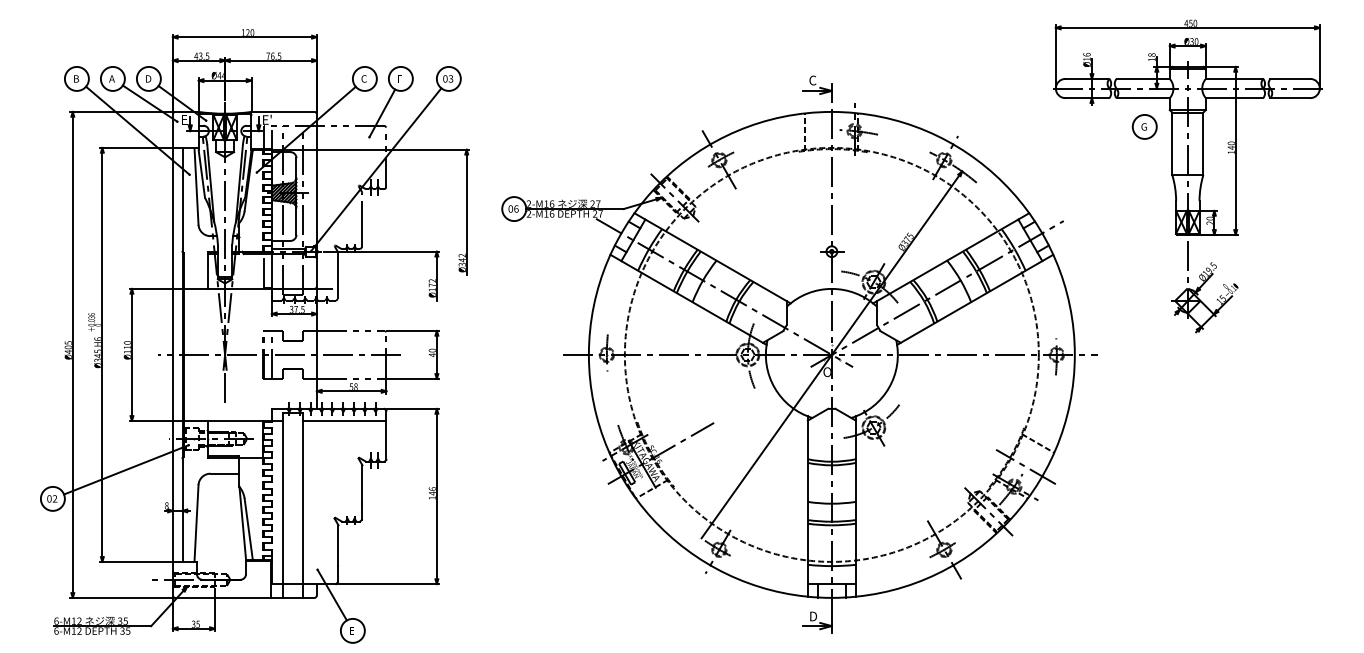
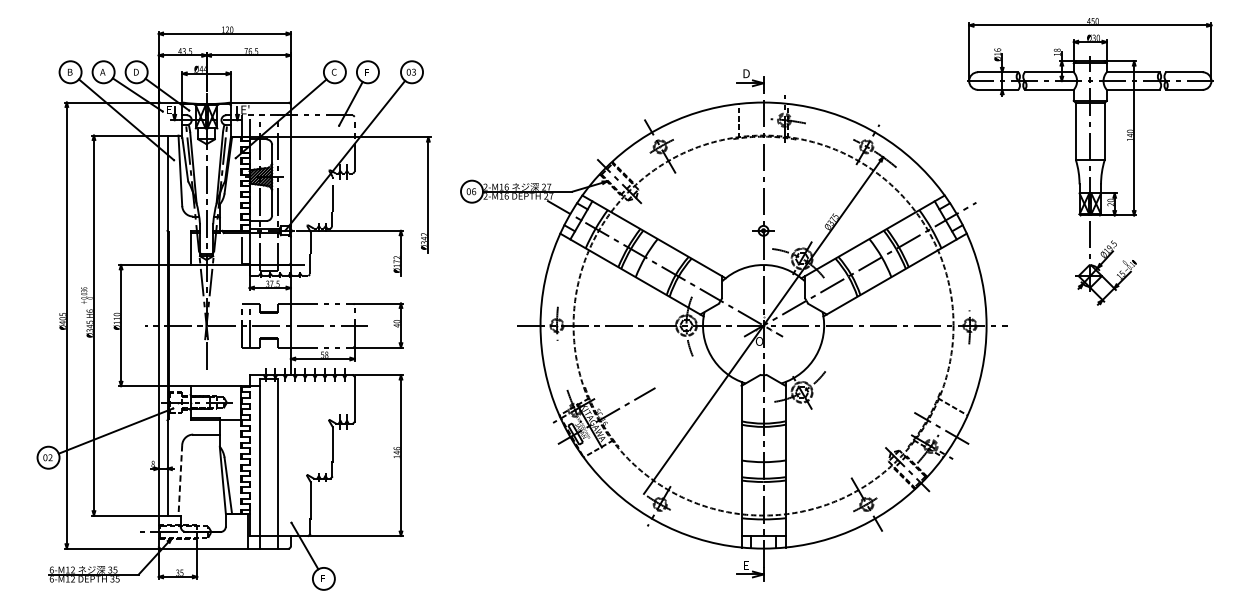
text: (812, 80) -> (745, 73), C -> D
part: (1144, 126) -> (1050, 115), removed
line: (344, 420) -> (316, 385), removed
line: (196, 523) -> (180, 480), solid -> dashed
text: (813, 616) -> (746, 565), D -> E

